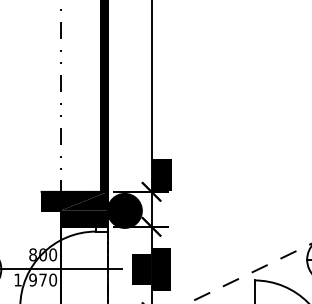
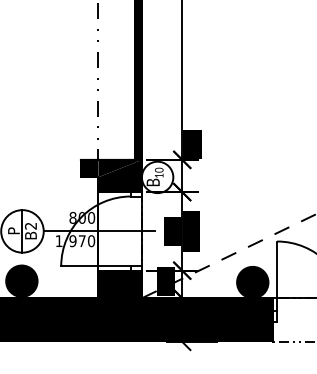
fill: (124, 210) -> (157, 177), removed

